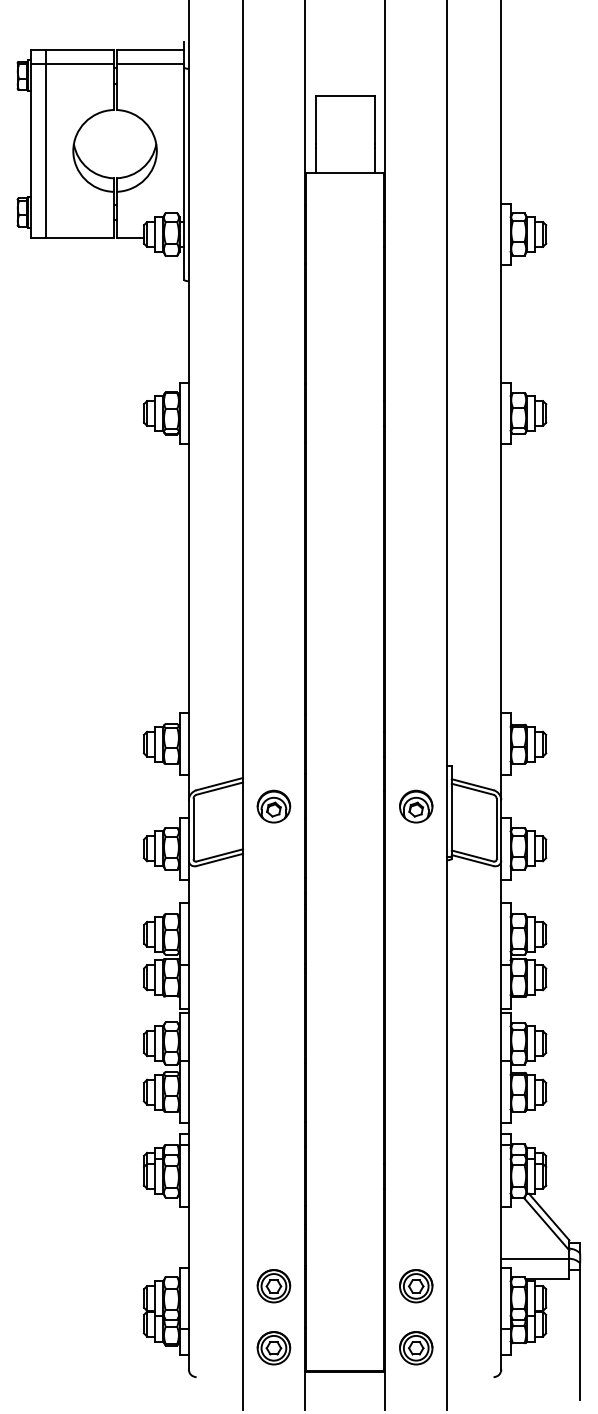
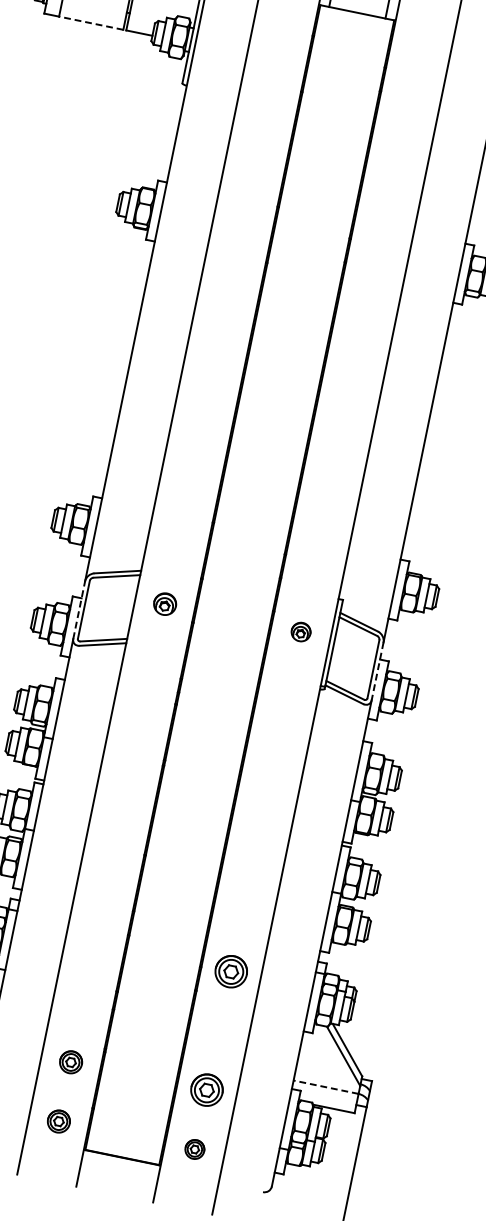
line: (79, 238) -> (90, 23), solid -> dashed
part: (273, 806) -> (164, 603), size x0.7
part: (416, 806) -> (301, 632), size x0.6
line: (188, 829) -> (79, 609), solid -> dashed
line: (501, 830) -> (377, 671), solid -> dashed
part: (416, 1162) -> (231, 972), added
line: (534, 1258) -> (325, 1086), solid -> dashed
part: (273, 1286) -> (70, 1062), size x0.7
part: (273, 1348) -> (58, 1121), size x0.7
part: (416, 1348) -> (195, 1149), size x0.6

